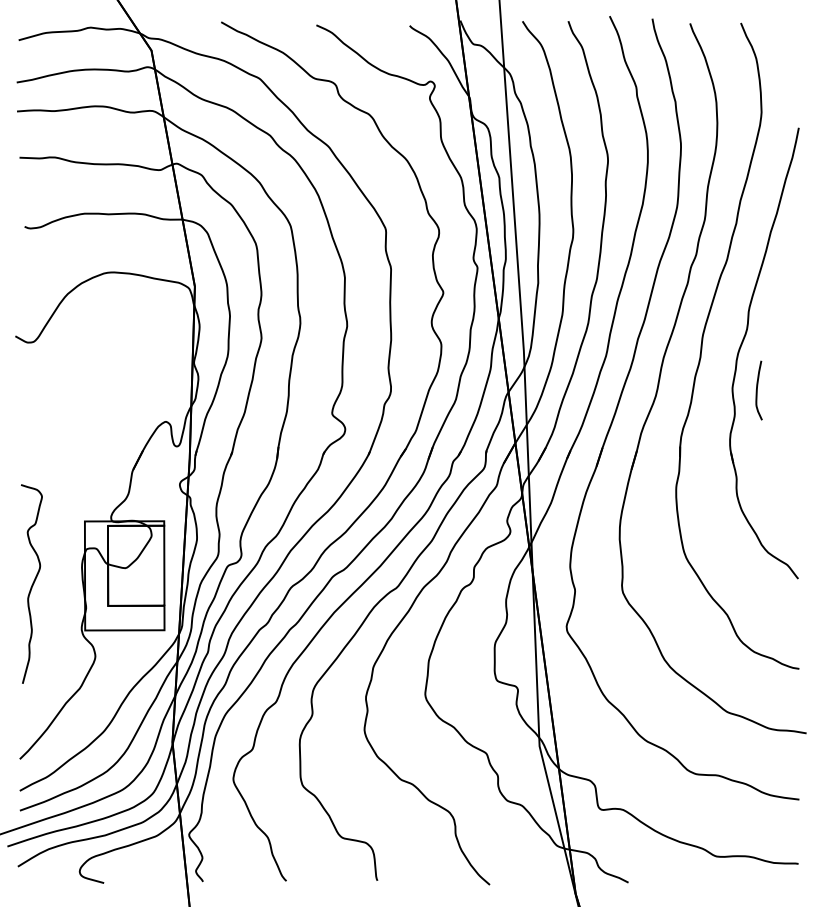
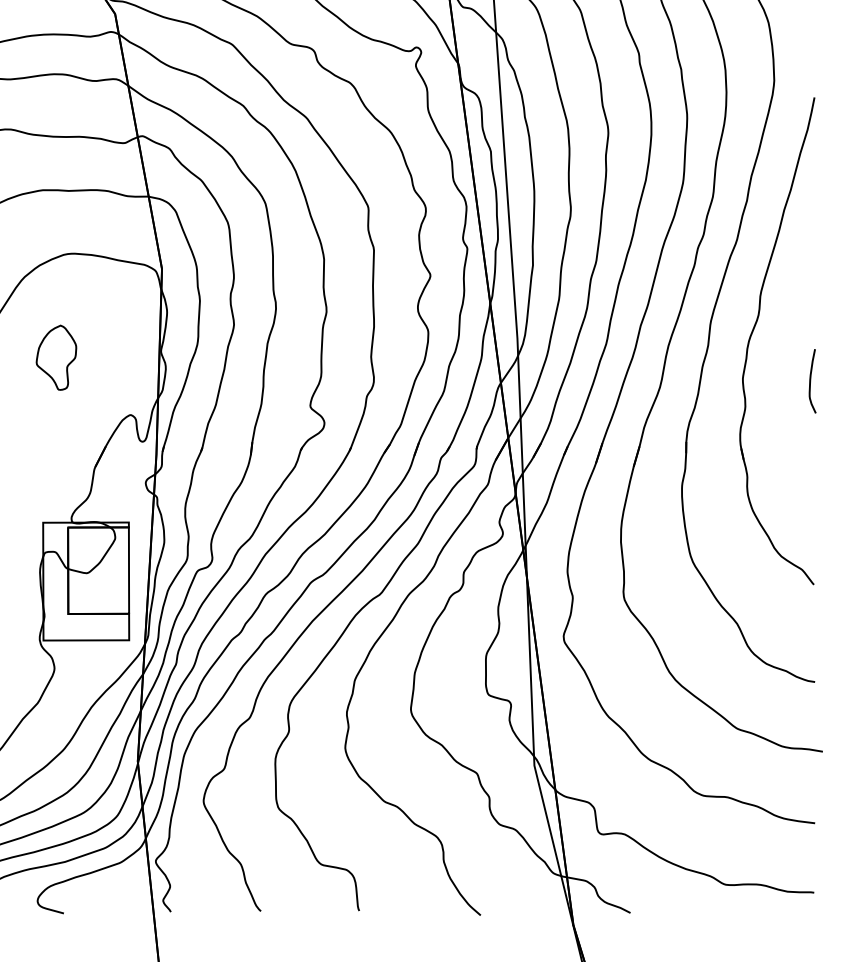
part: (97, 368) -> (56, 357), added
curve: (757, 390) -> (810, 381), moved

